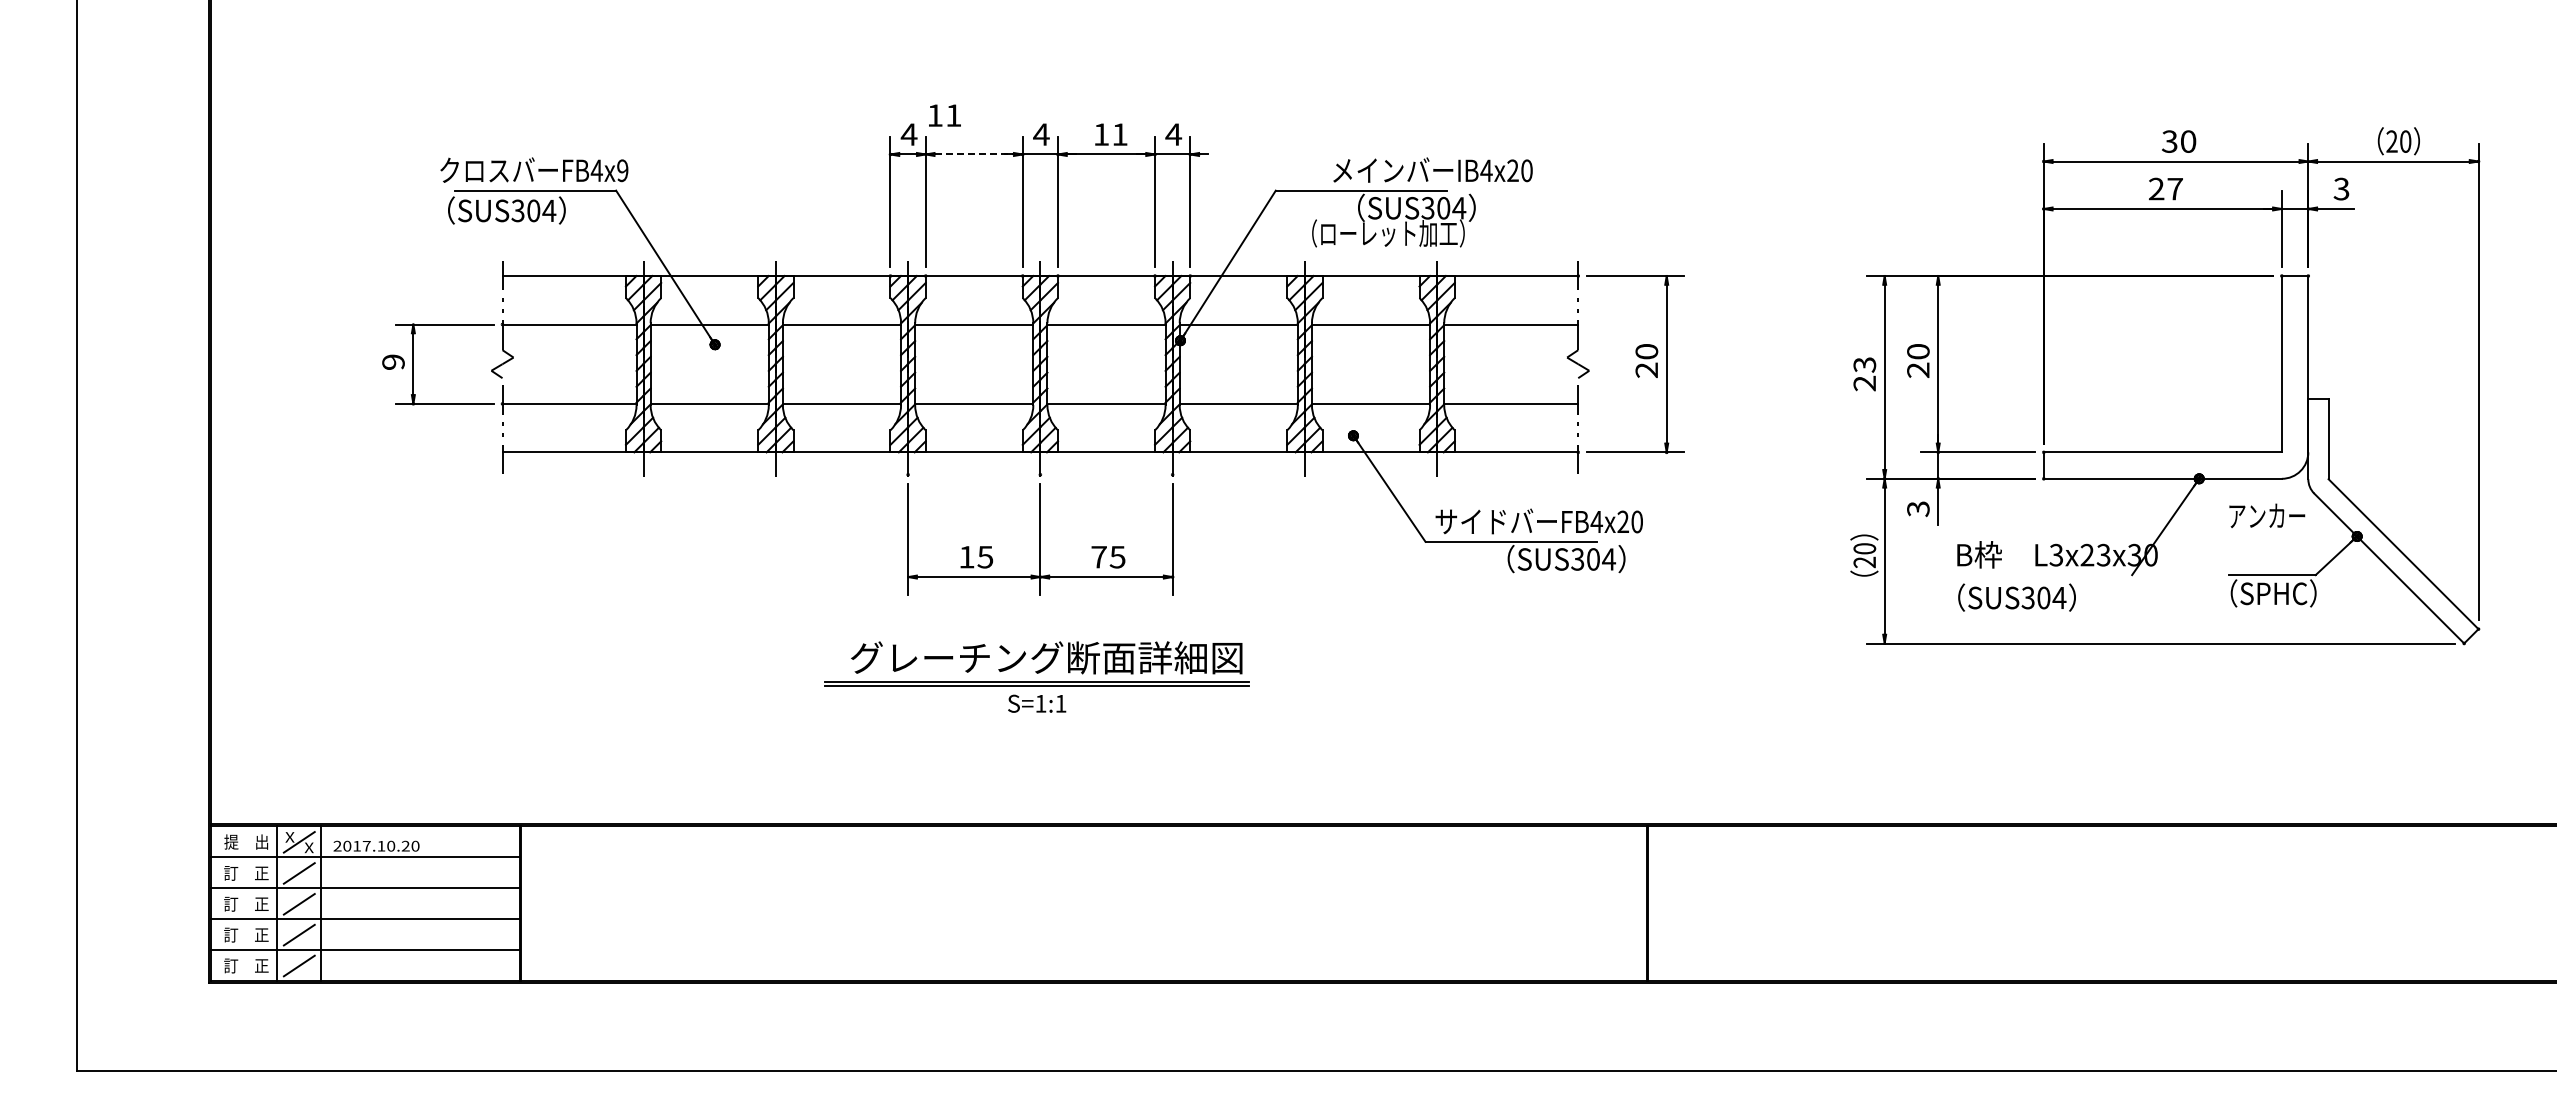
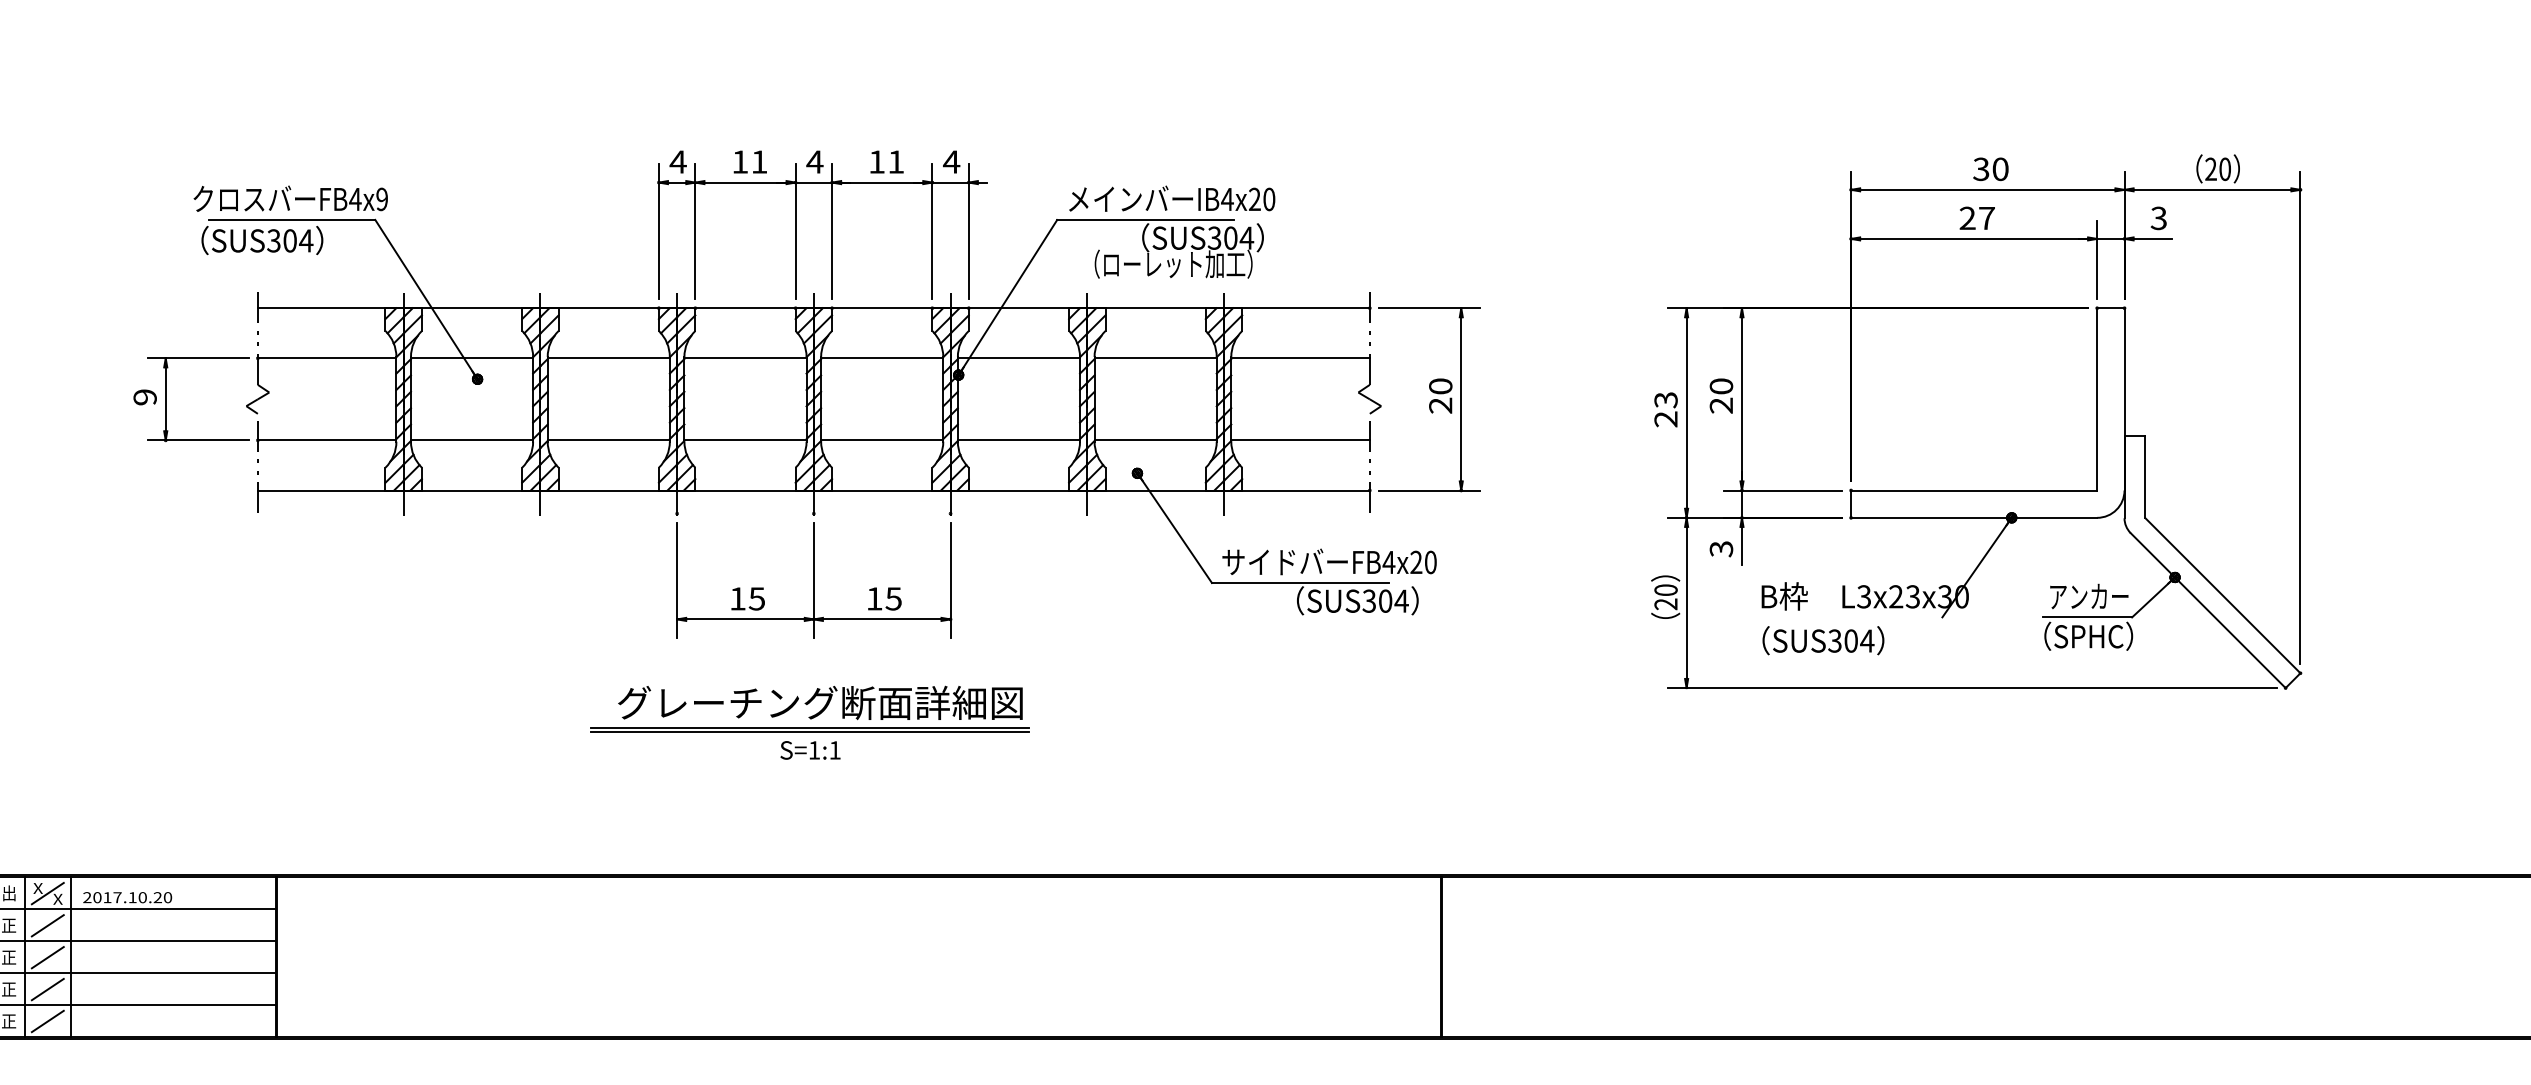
text: (944, 115) -> (749, 161), moved
line: (974, 154) -> (745, 182), dashed -> solid
text: (1432, 169) -> (1171, 198), moved
text: (2267, 515) -> (2089, 596), moved
text: (1098, 557) -> (873, 599), 75 -> 15

